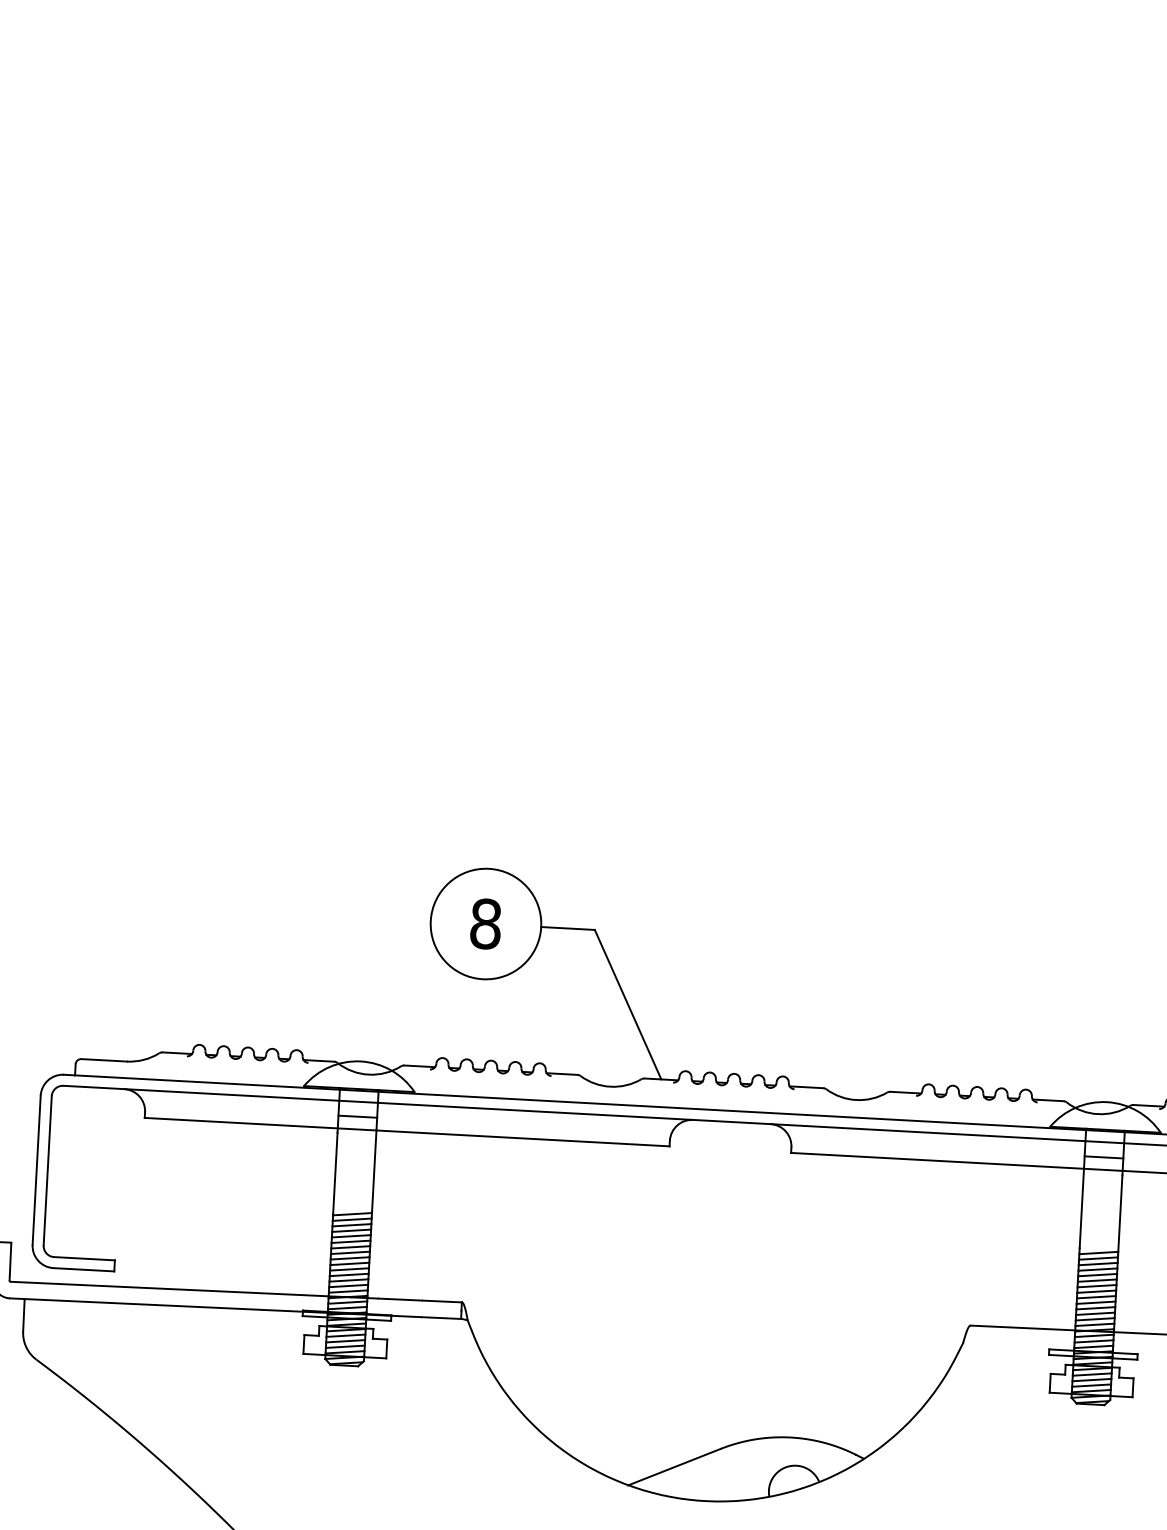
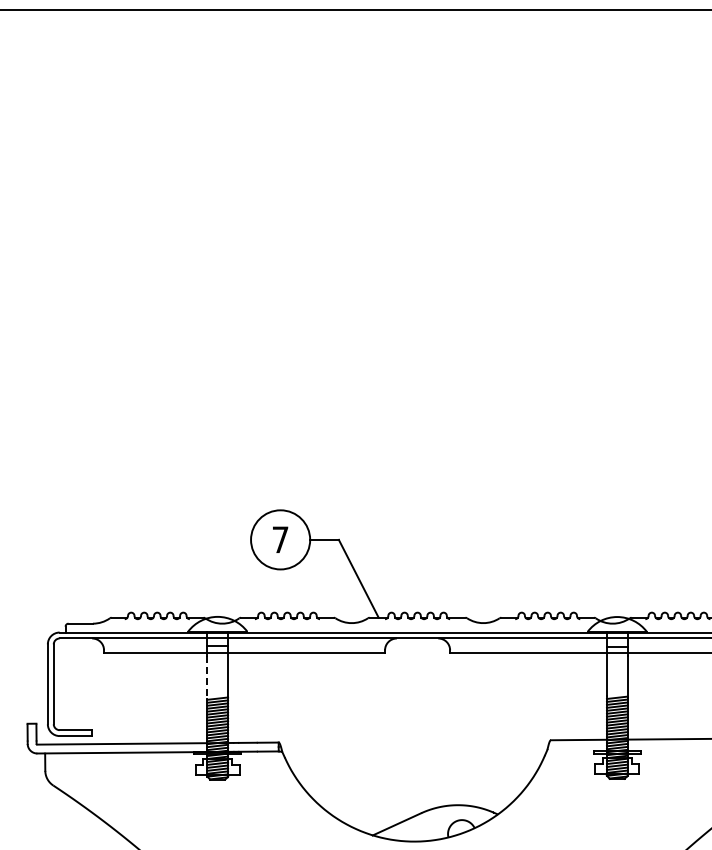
text: (485, 923) -> (280, 539), 8 -> 7
line: (335, 1173) -> (207, 677), solid -> dashed

